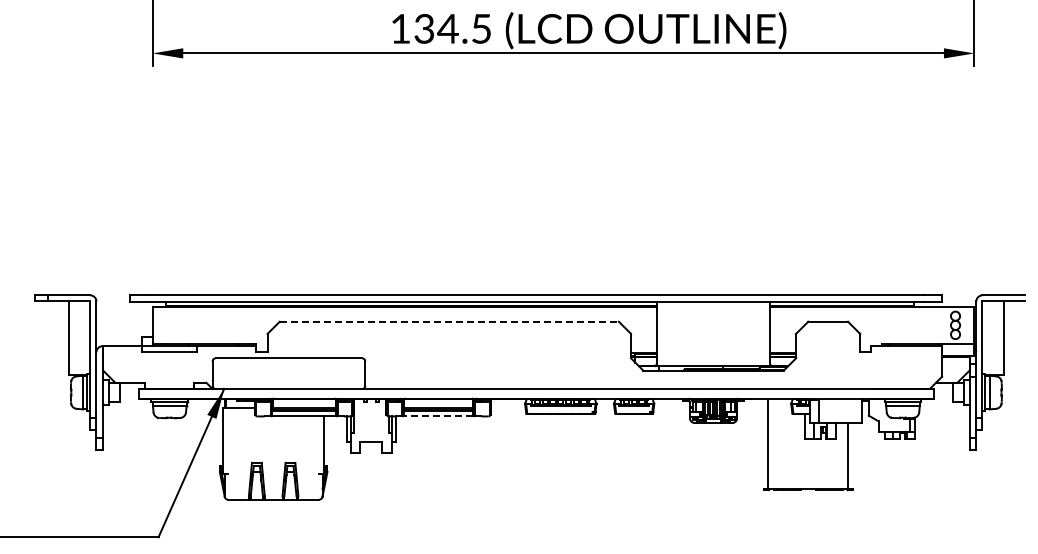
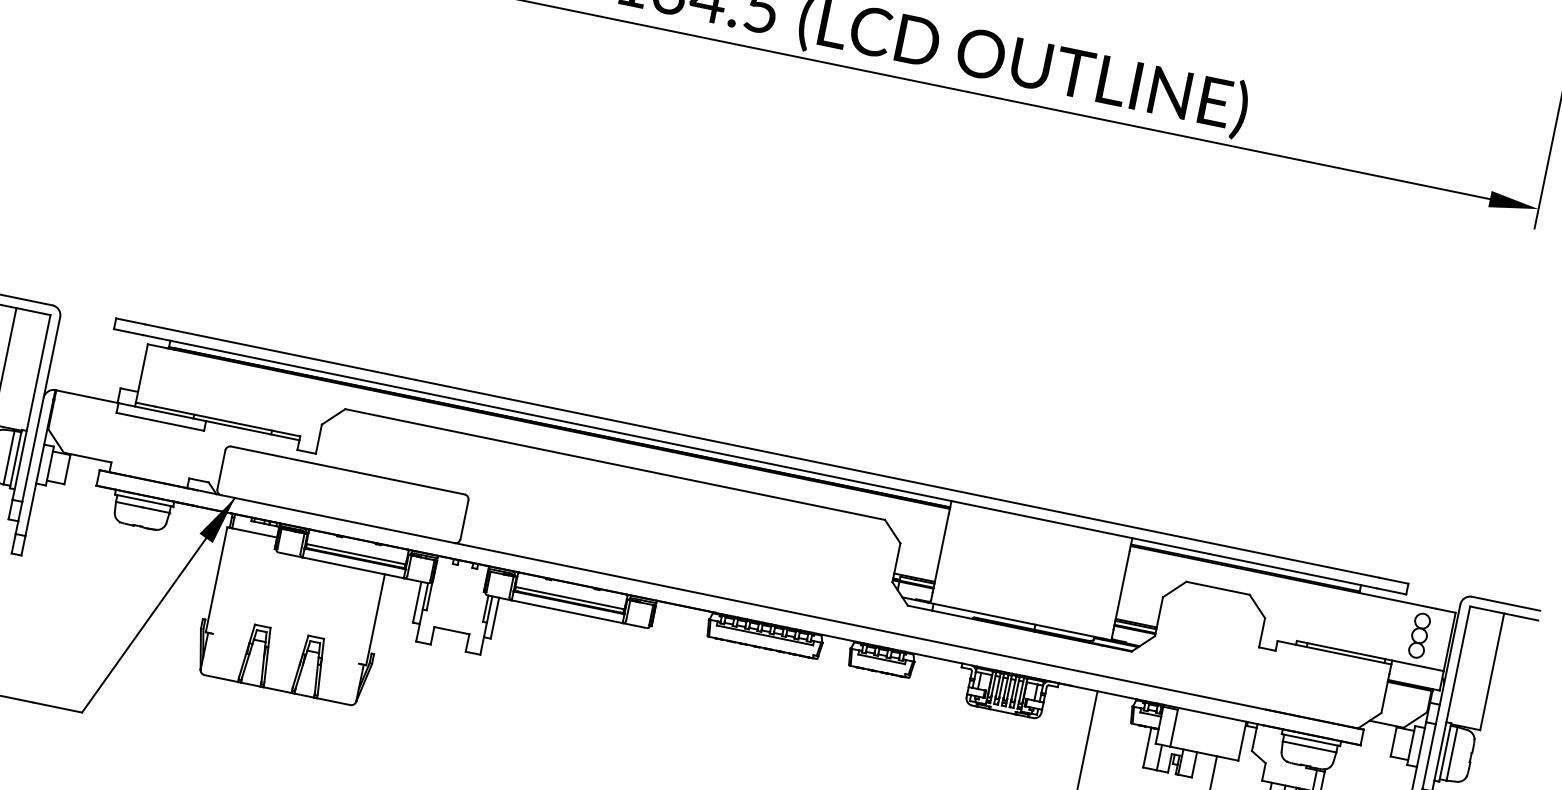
line: (449, 321) -> (615, 464), dashed -> solid
line: (438, 416) -> (566, 611), dashed -> solid

